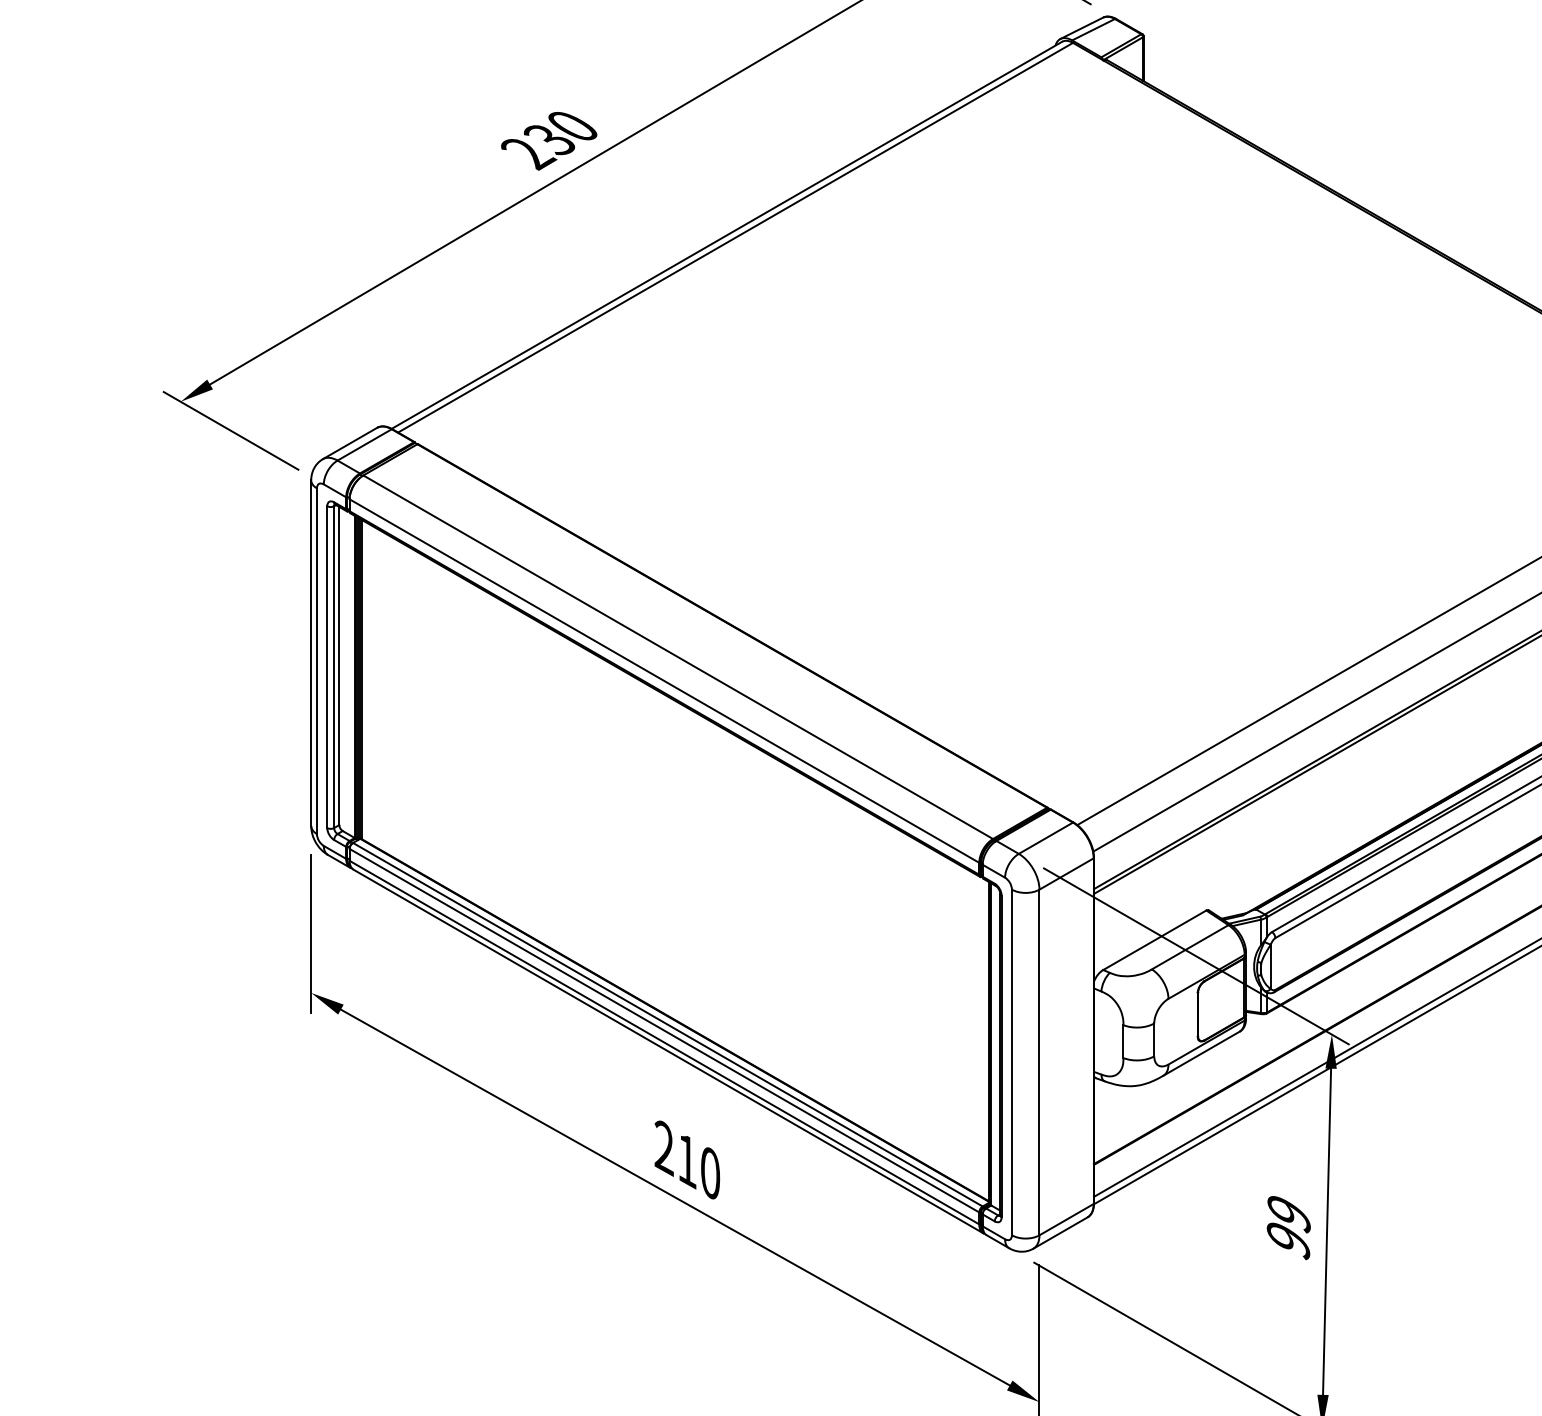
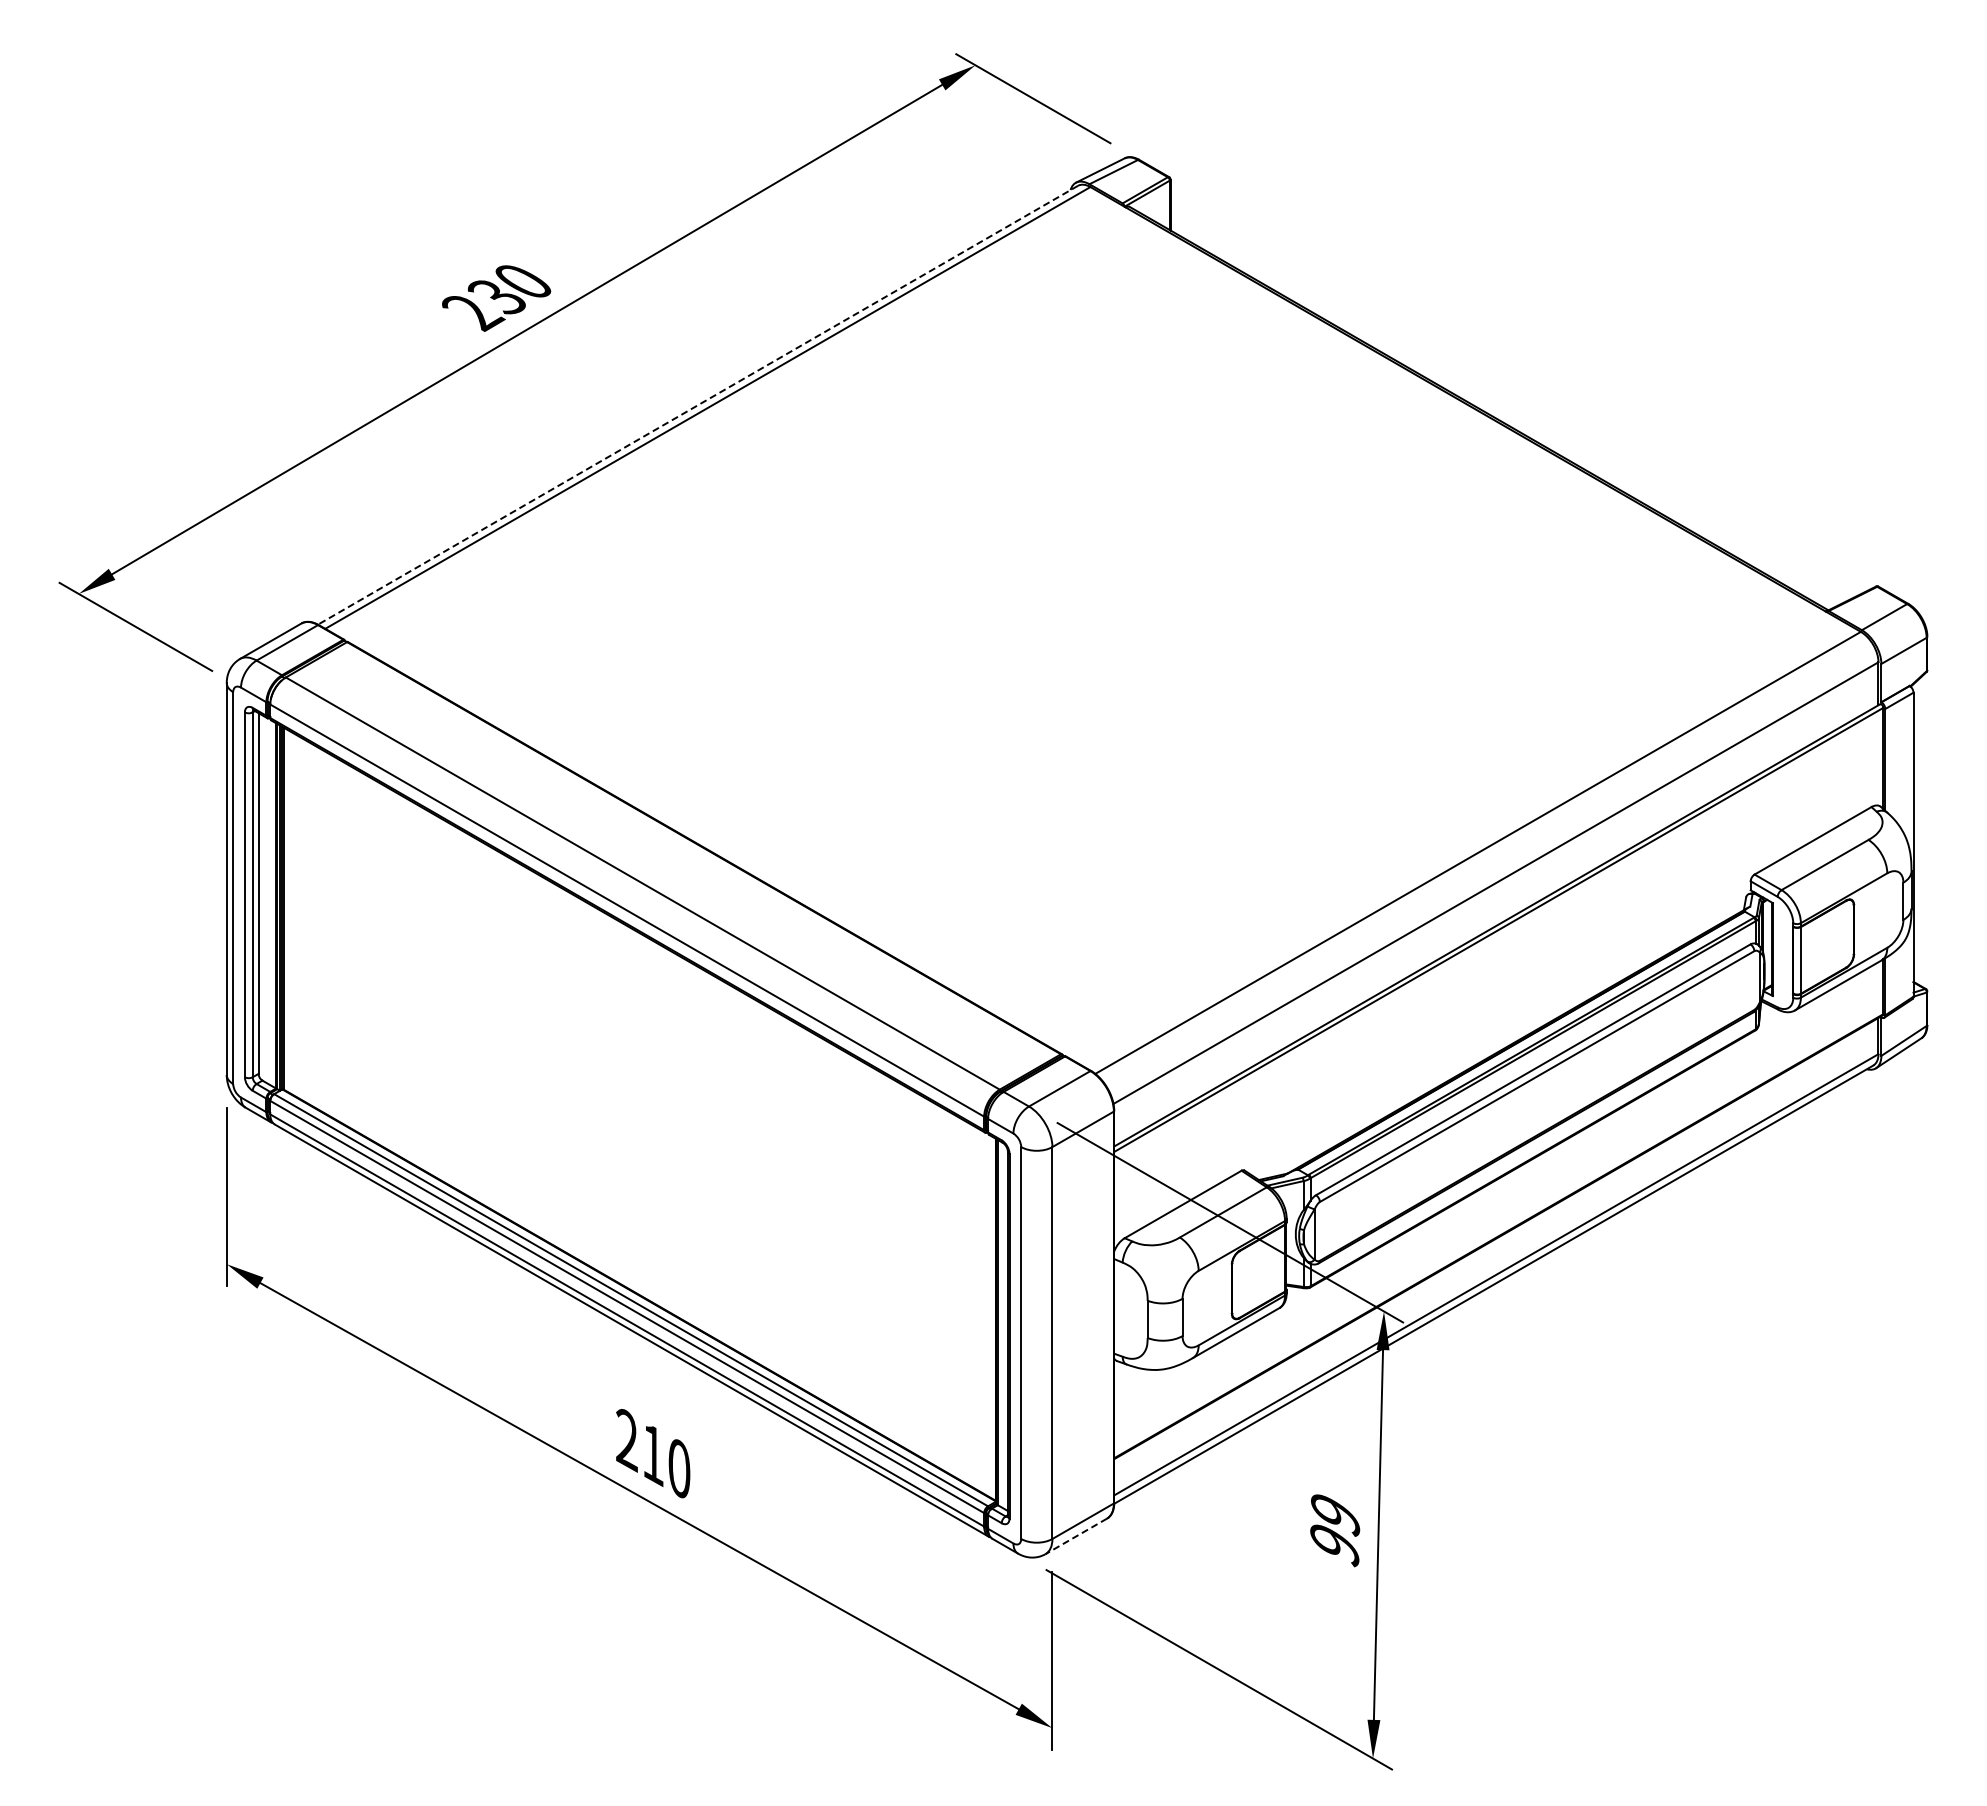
line: (727, 235) -> (698, 405), solid -> dashed
line: (1059, 1233) -> (1075, 1536), solid -> dashed

